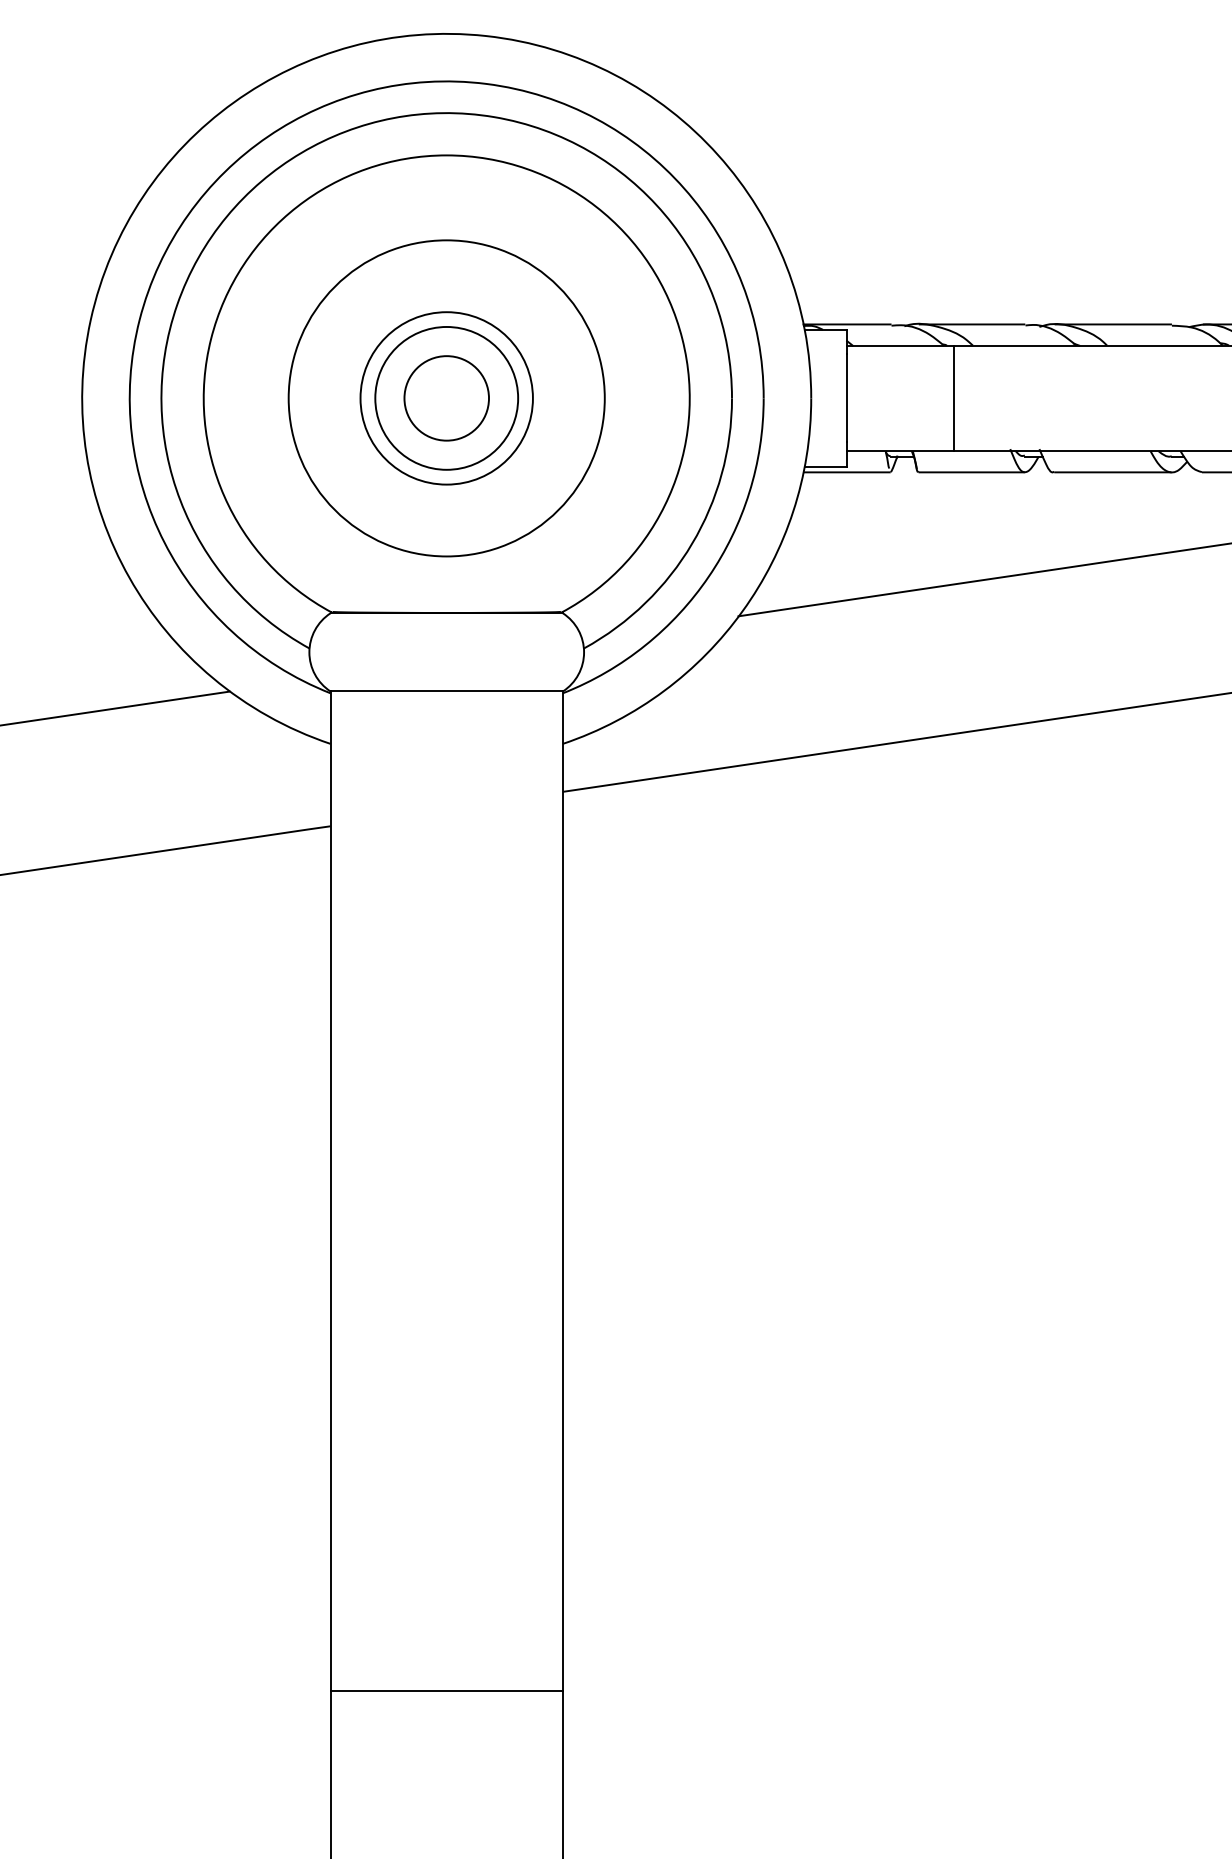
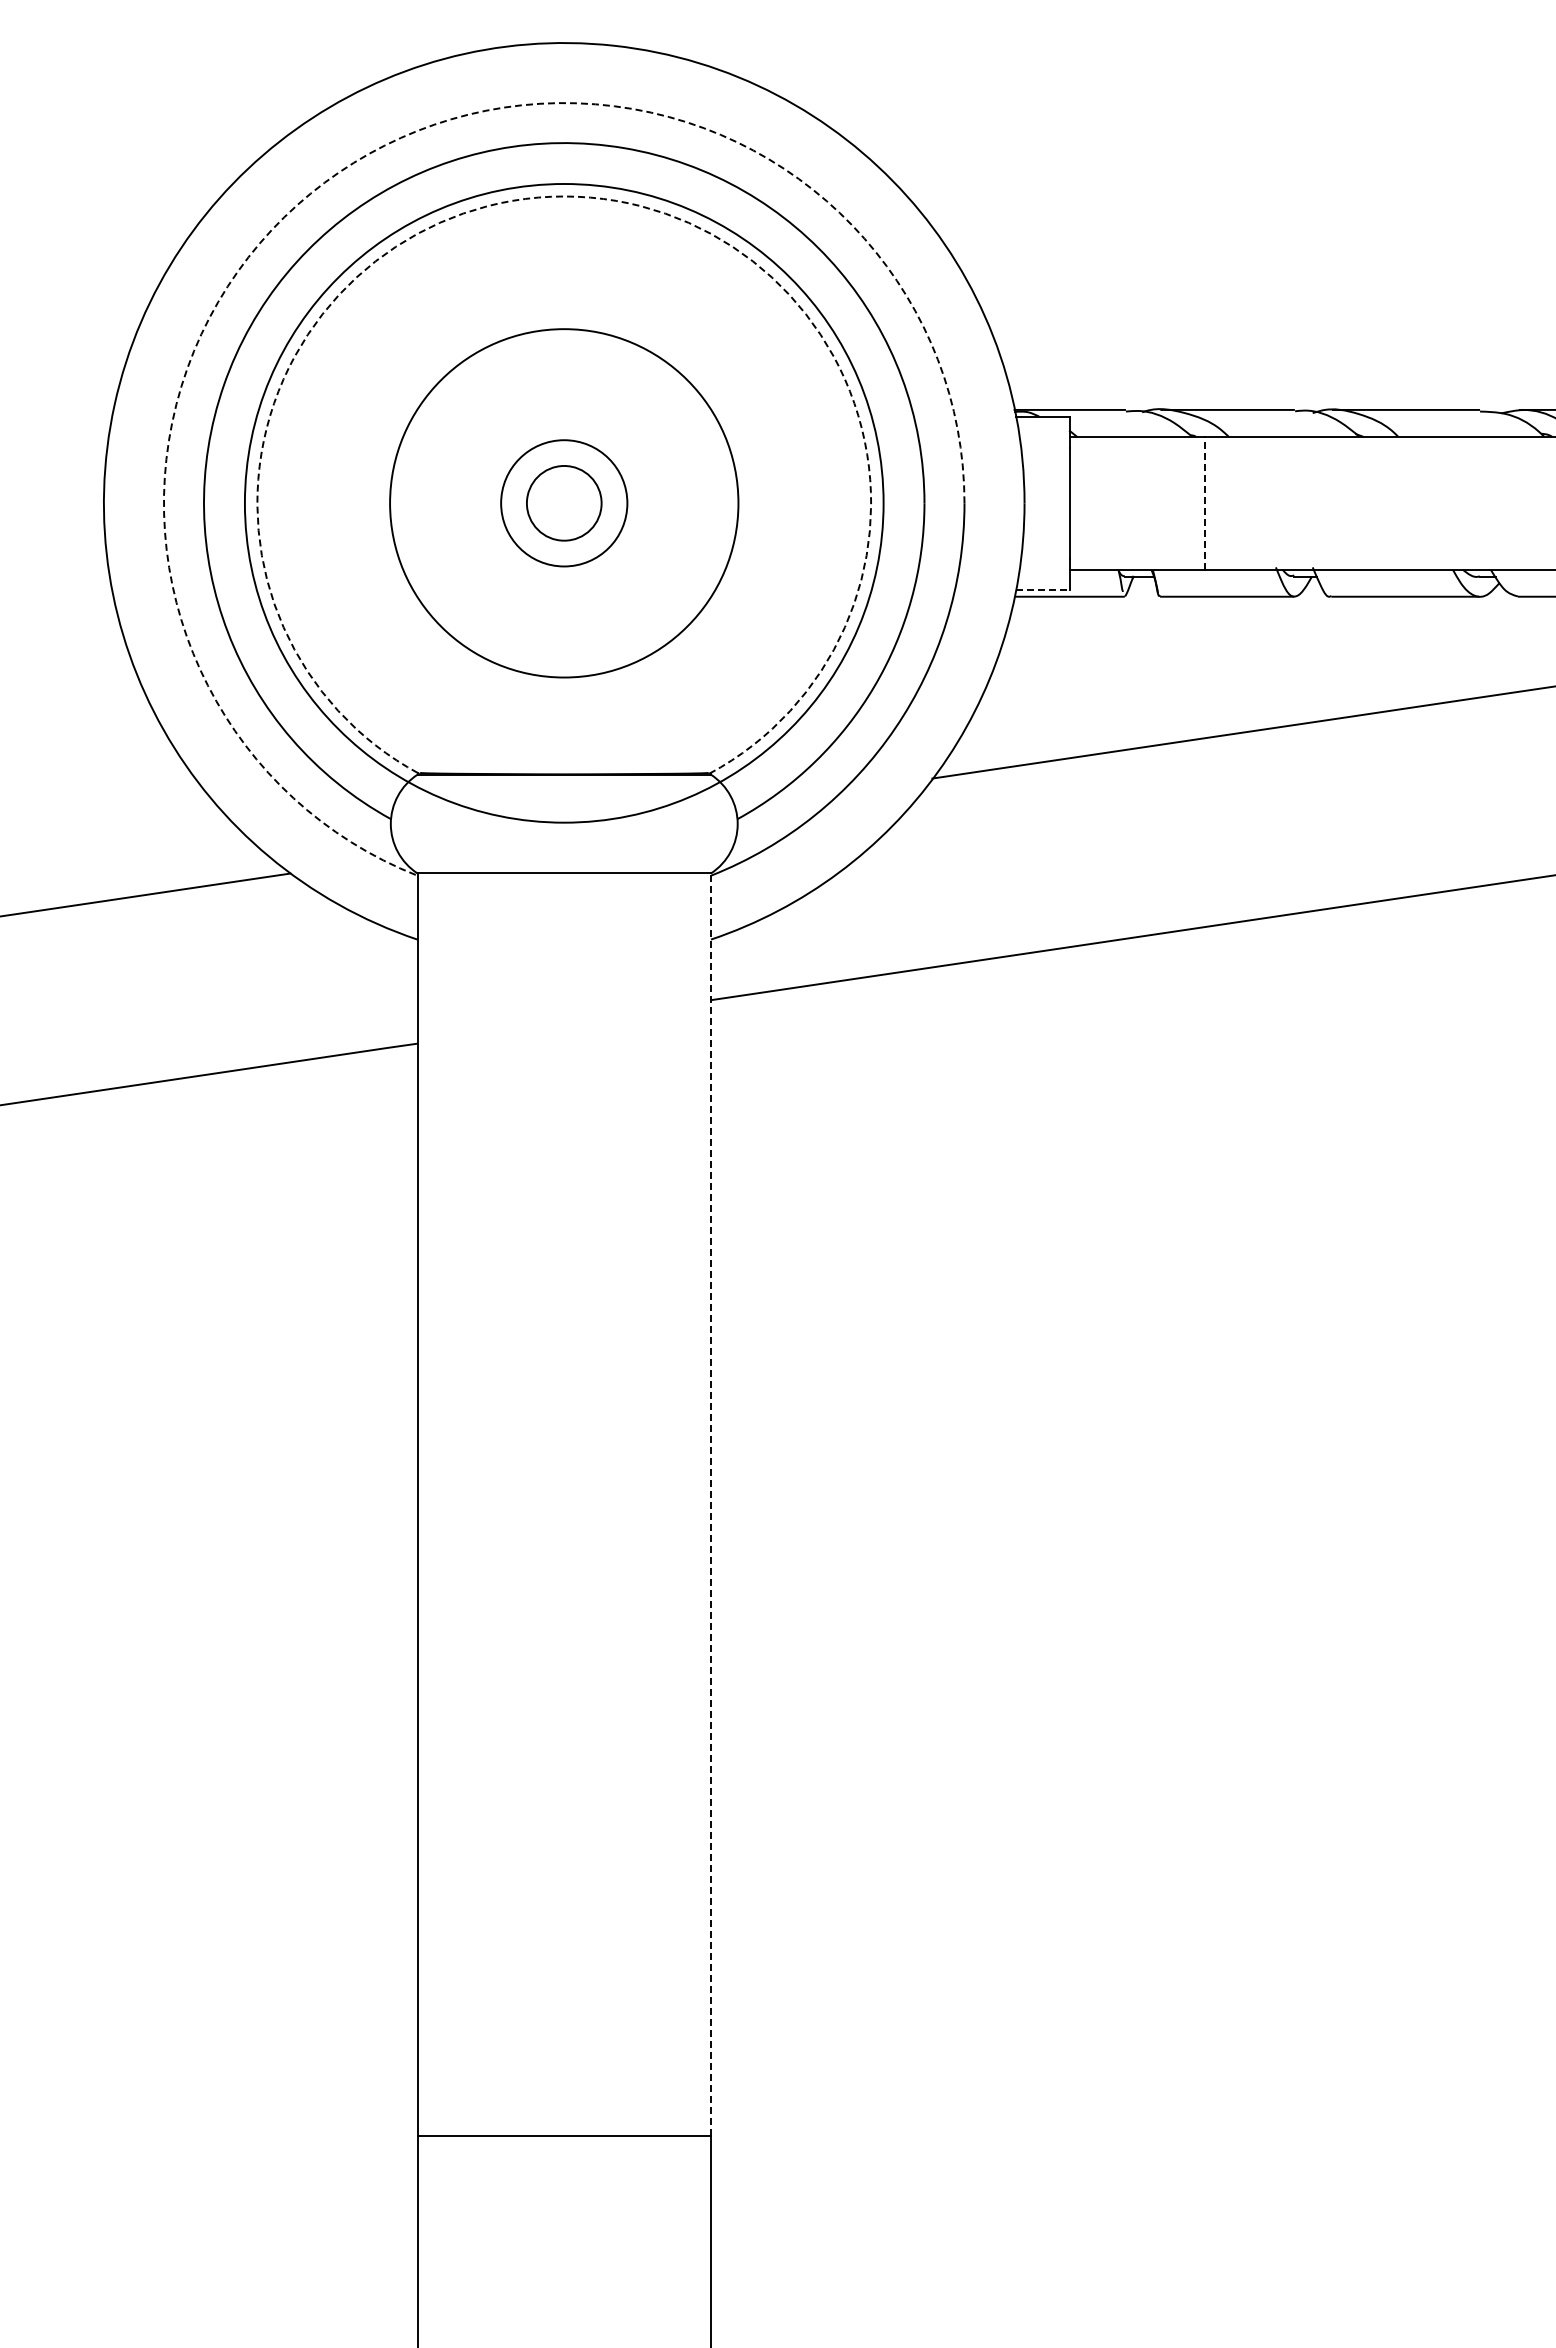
arc: (268, 136) -> (339, 172), solid -> dashed
arc: (446, 155) -> (564, 196), solid -> dashed
circle: (446, 397) -> (563, 502), size x0.7
circle: (446, 397) -> (563, 502), size x1.6
circle: (446, 398) -> (564, 503), size x0.7
circle: (446, 398) -> (564, 503), size x1.6
line: (953, 398) -> (1204, 503), solid -> dashed
line: (826, 467) -> (1043, 590), solid -> dashed
line: (563, 1190) -> (711, 1503), solid -> dashed

